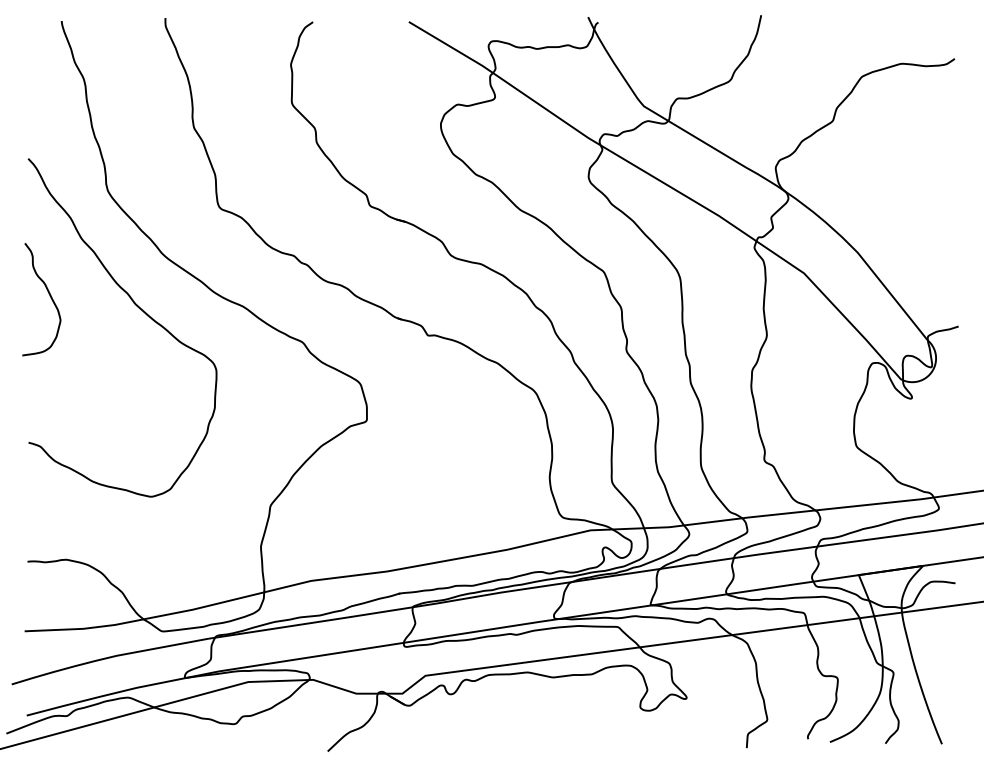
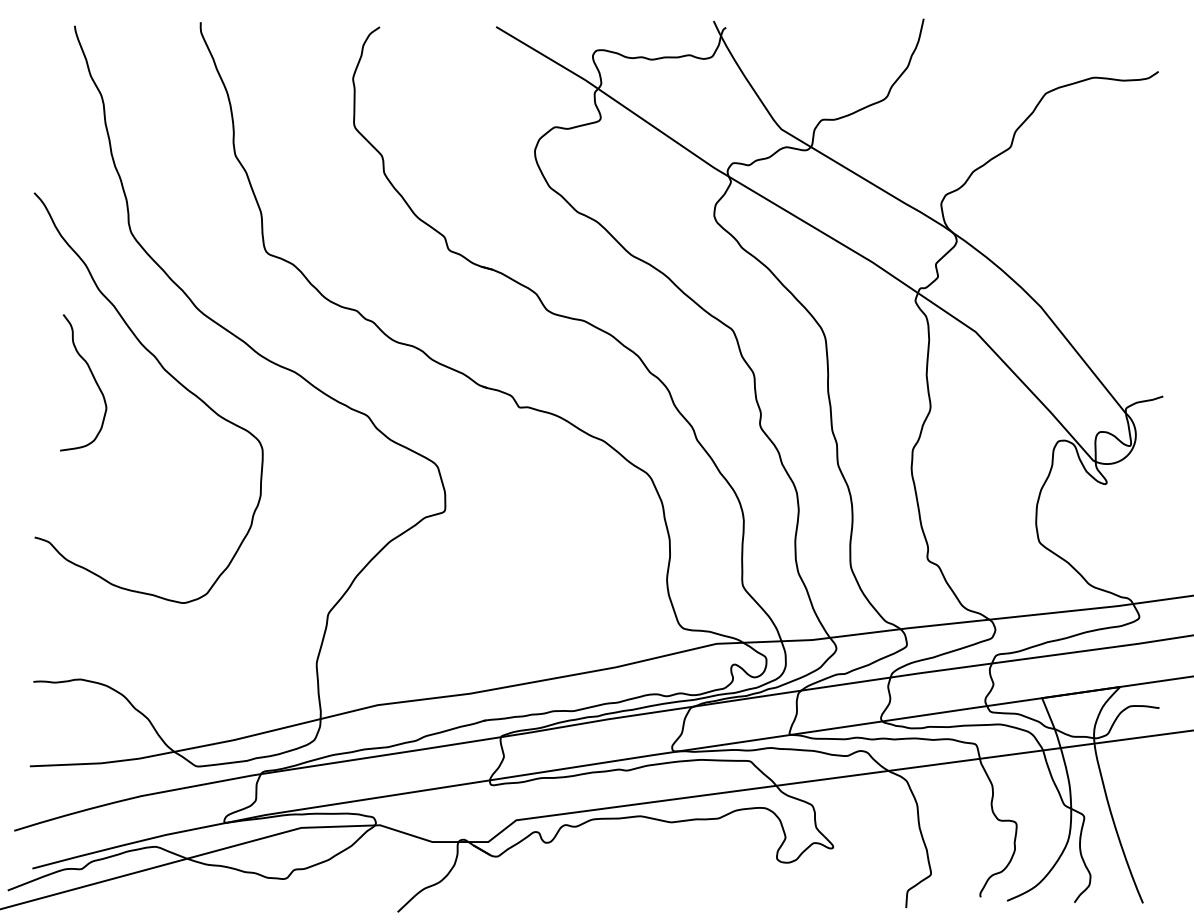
curve: (49, 296) -> (93, 378), moved

